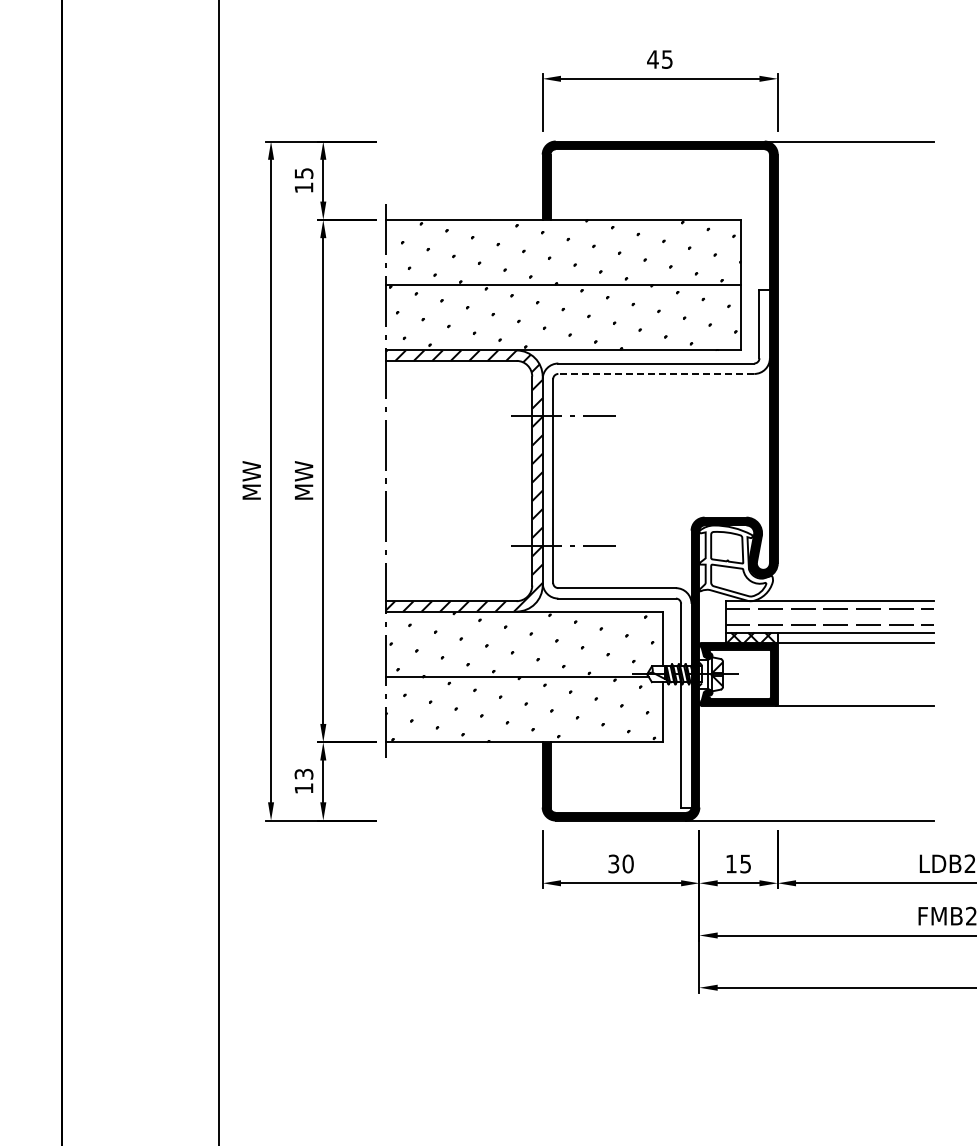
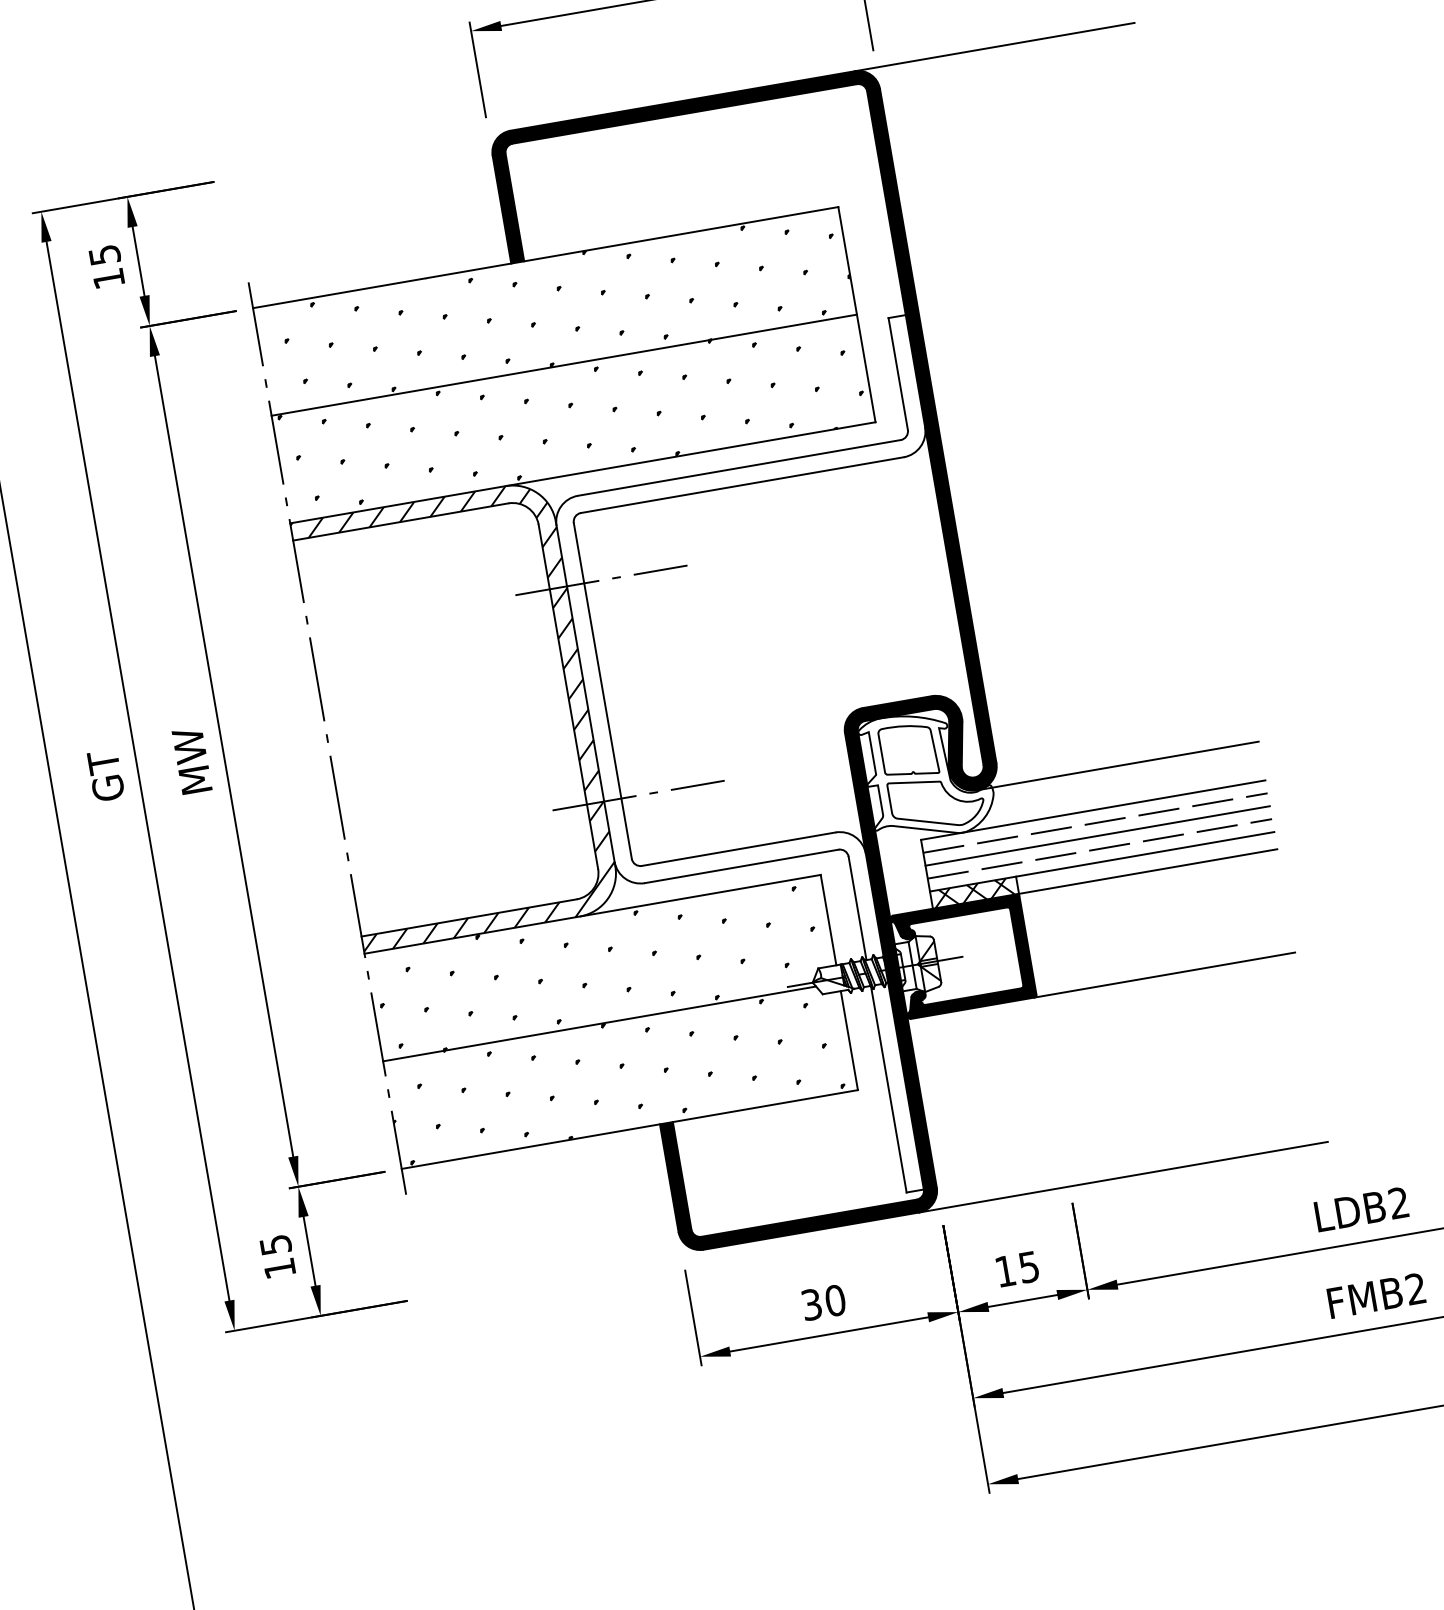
line: (656, 373) -> (742, 484), dashed -> solid
text: (251, 480) -> (105, 775), MW -> GT
line: (848, 577) -> (1116, 765), added
line: (829, 616) -> (1096, 835), added
text: (303, 773) -> (274, 1243), 13 -> 15

